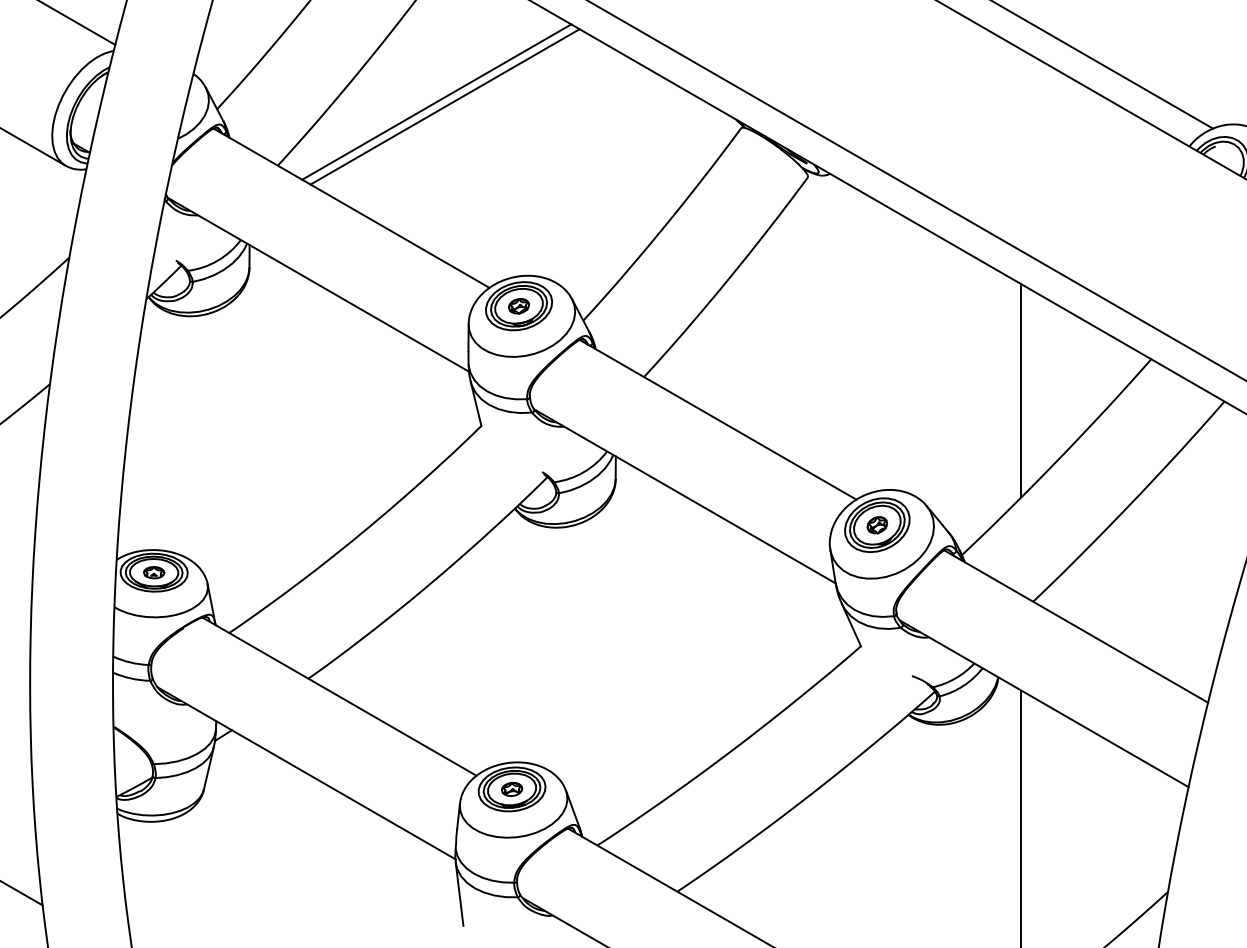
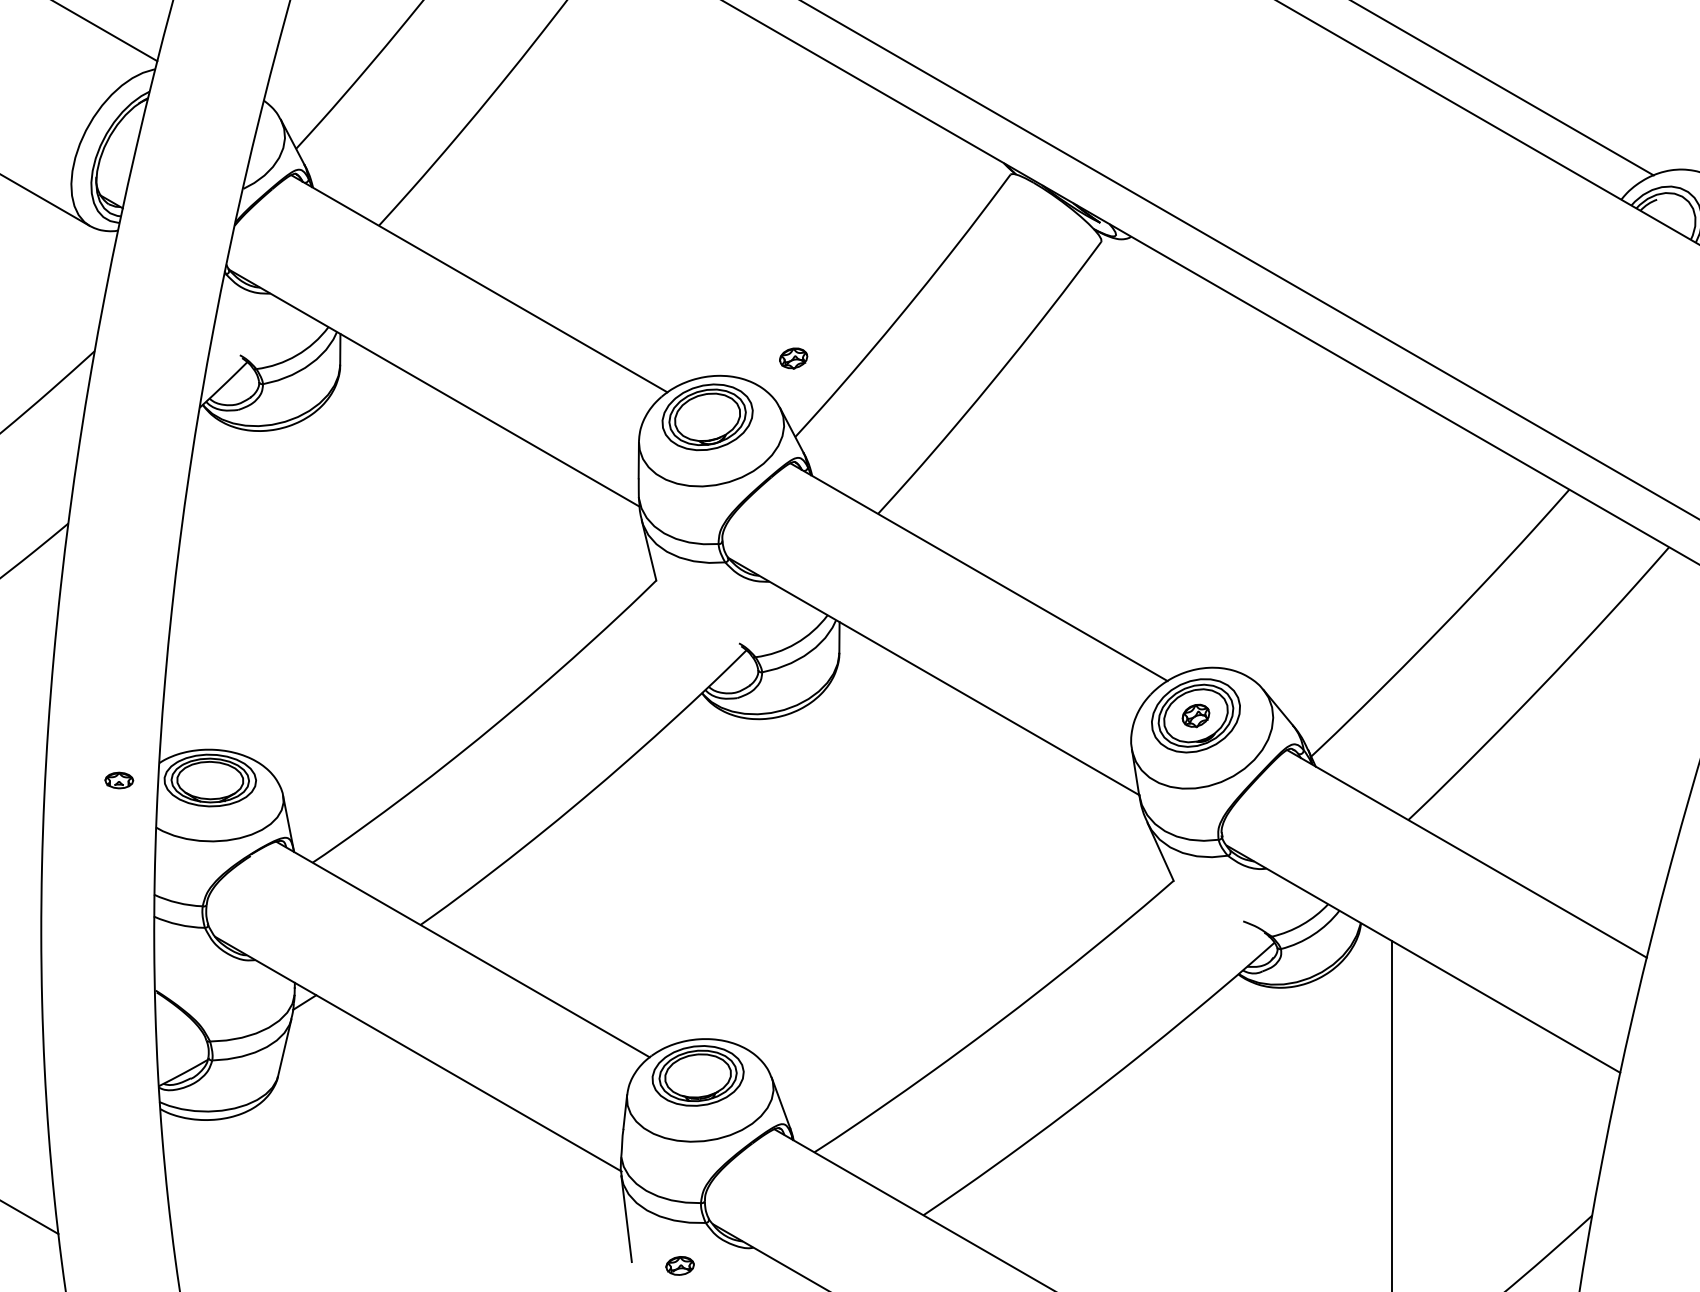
line: (436, 101) -> (595, 138), removed
line: (444, 106) -> (606, 145), removed
part: (518, 306) -> (793, 358), moved
line: (1021, 390) -> (1392, 532), removed
part: (154, 572) -> (119, 780), moved
part: (511, 789) -> (679, 1265), moved

